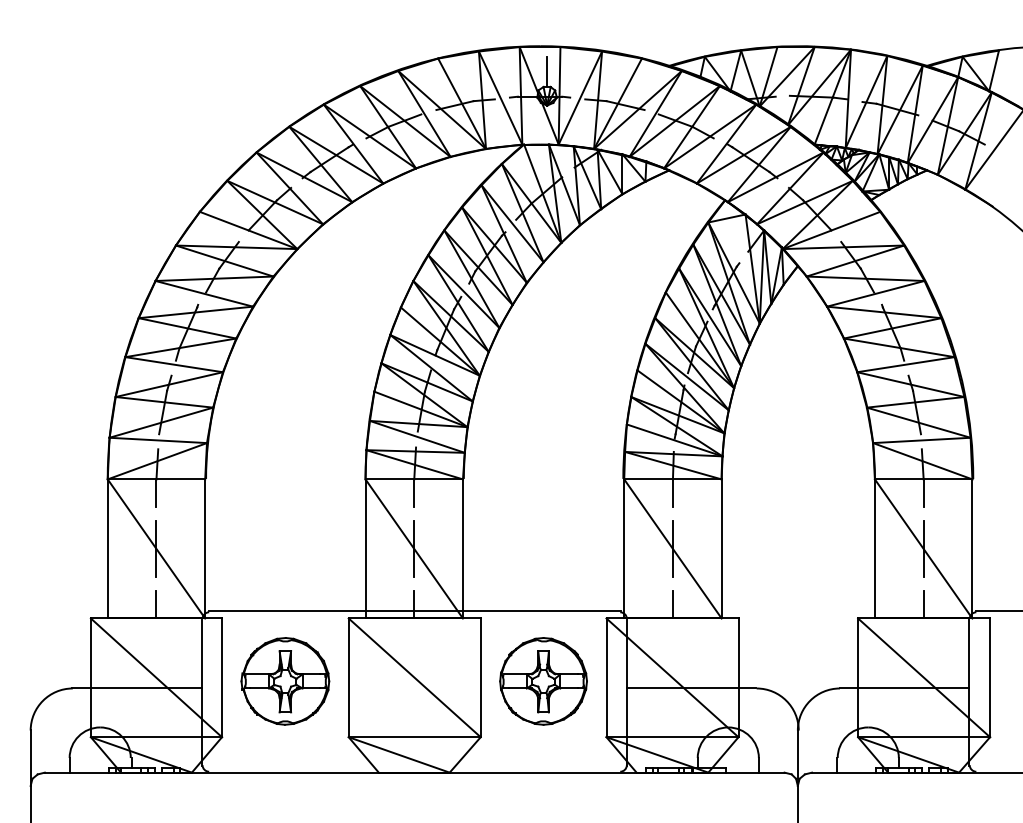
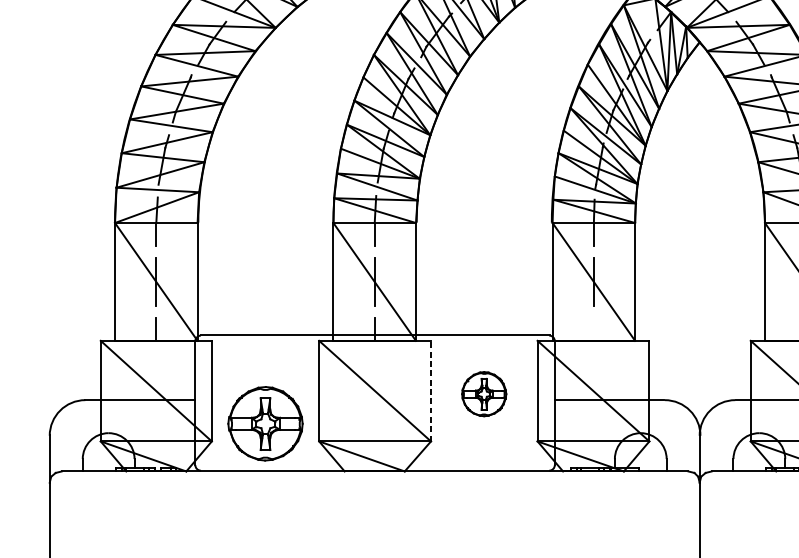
line: (672, 604) -> (593, 329), removed
line: (480, 677) -> (430, 390), solid -> dashed
part: (285, 681) -> (265, 423), moved
part: (543, 681) -> (484, 394), size x0.6

